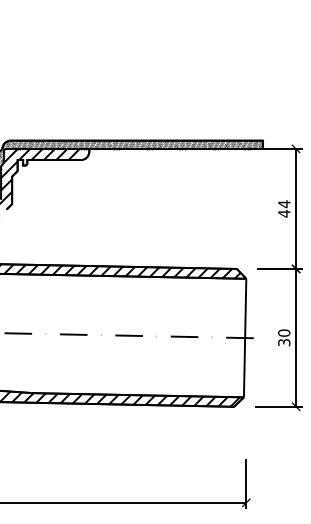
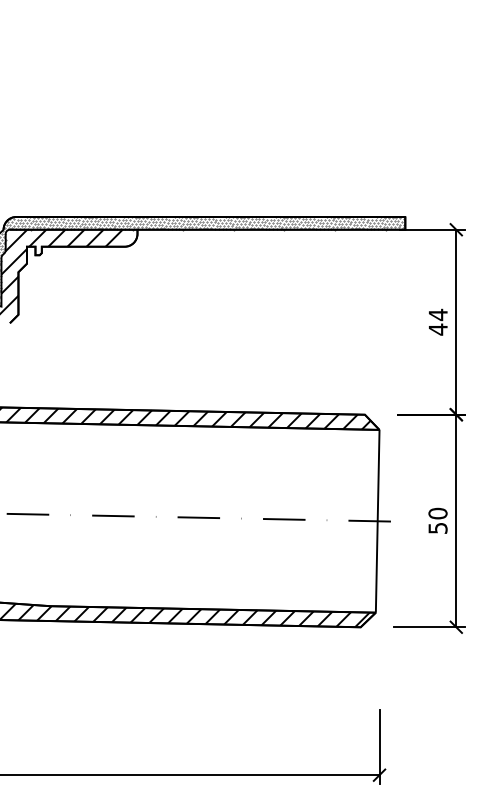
text: (283, 342) -> (436, 528), 30 -> 50

